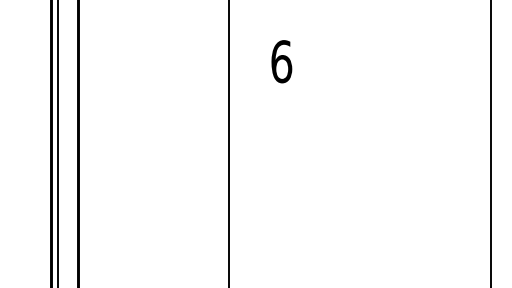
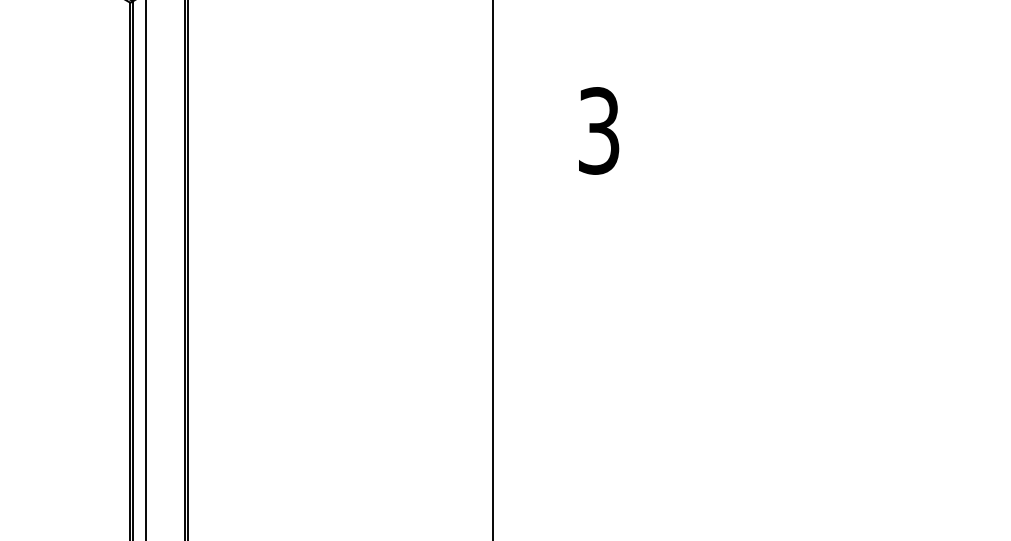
text: (281, 61) -> (598, 130), 6 -> 3

